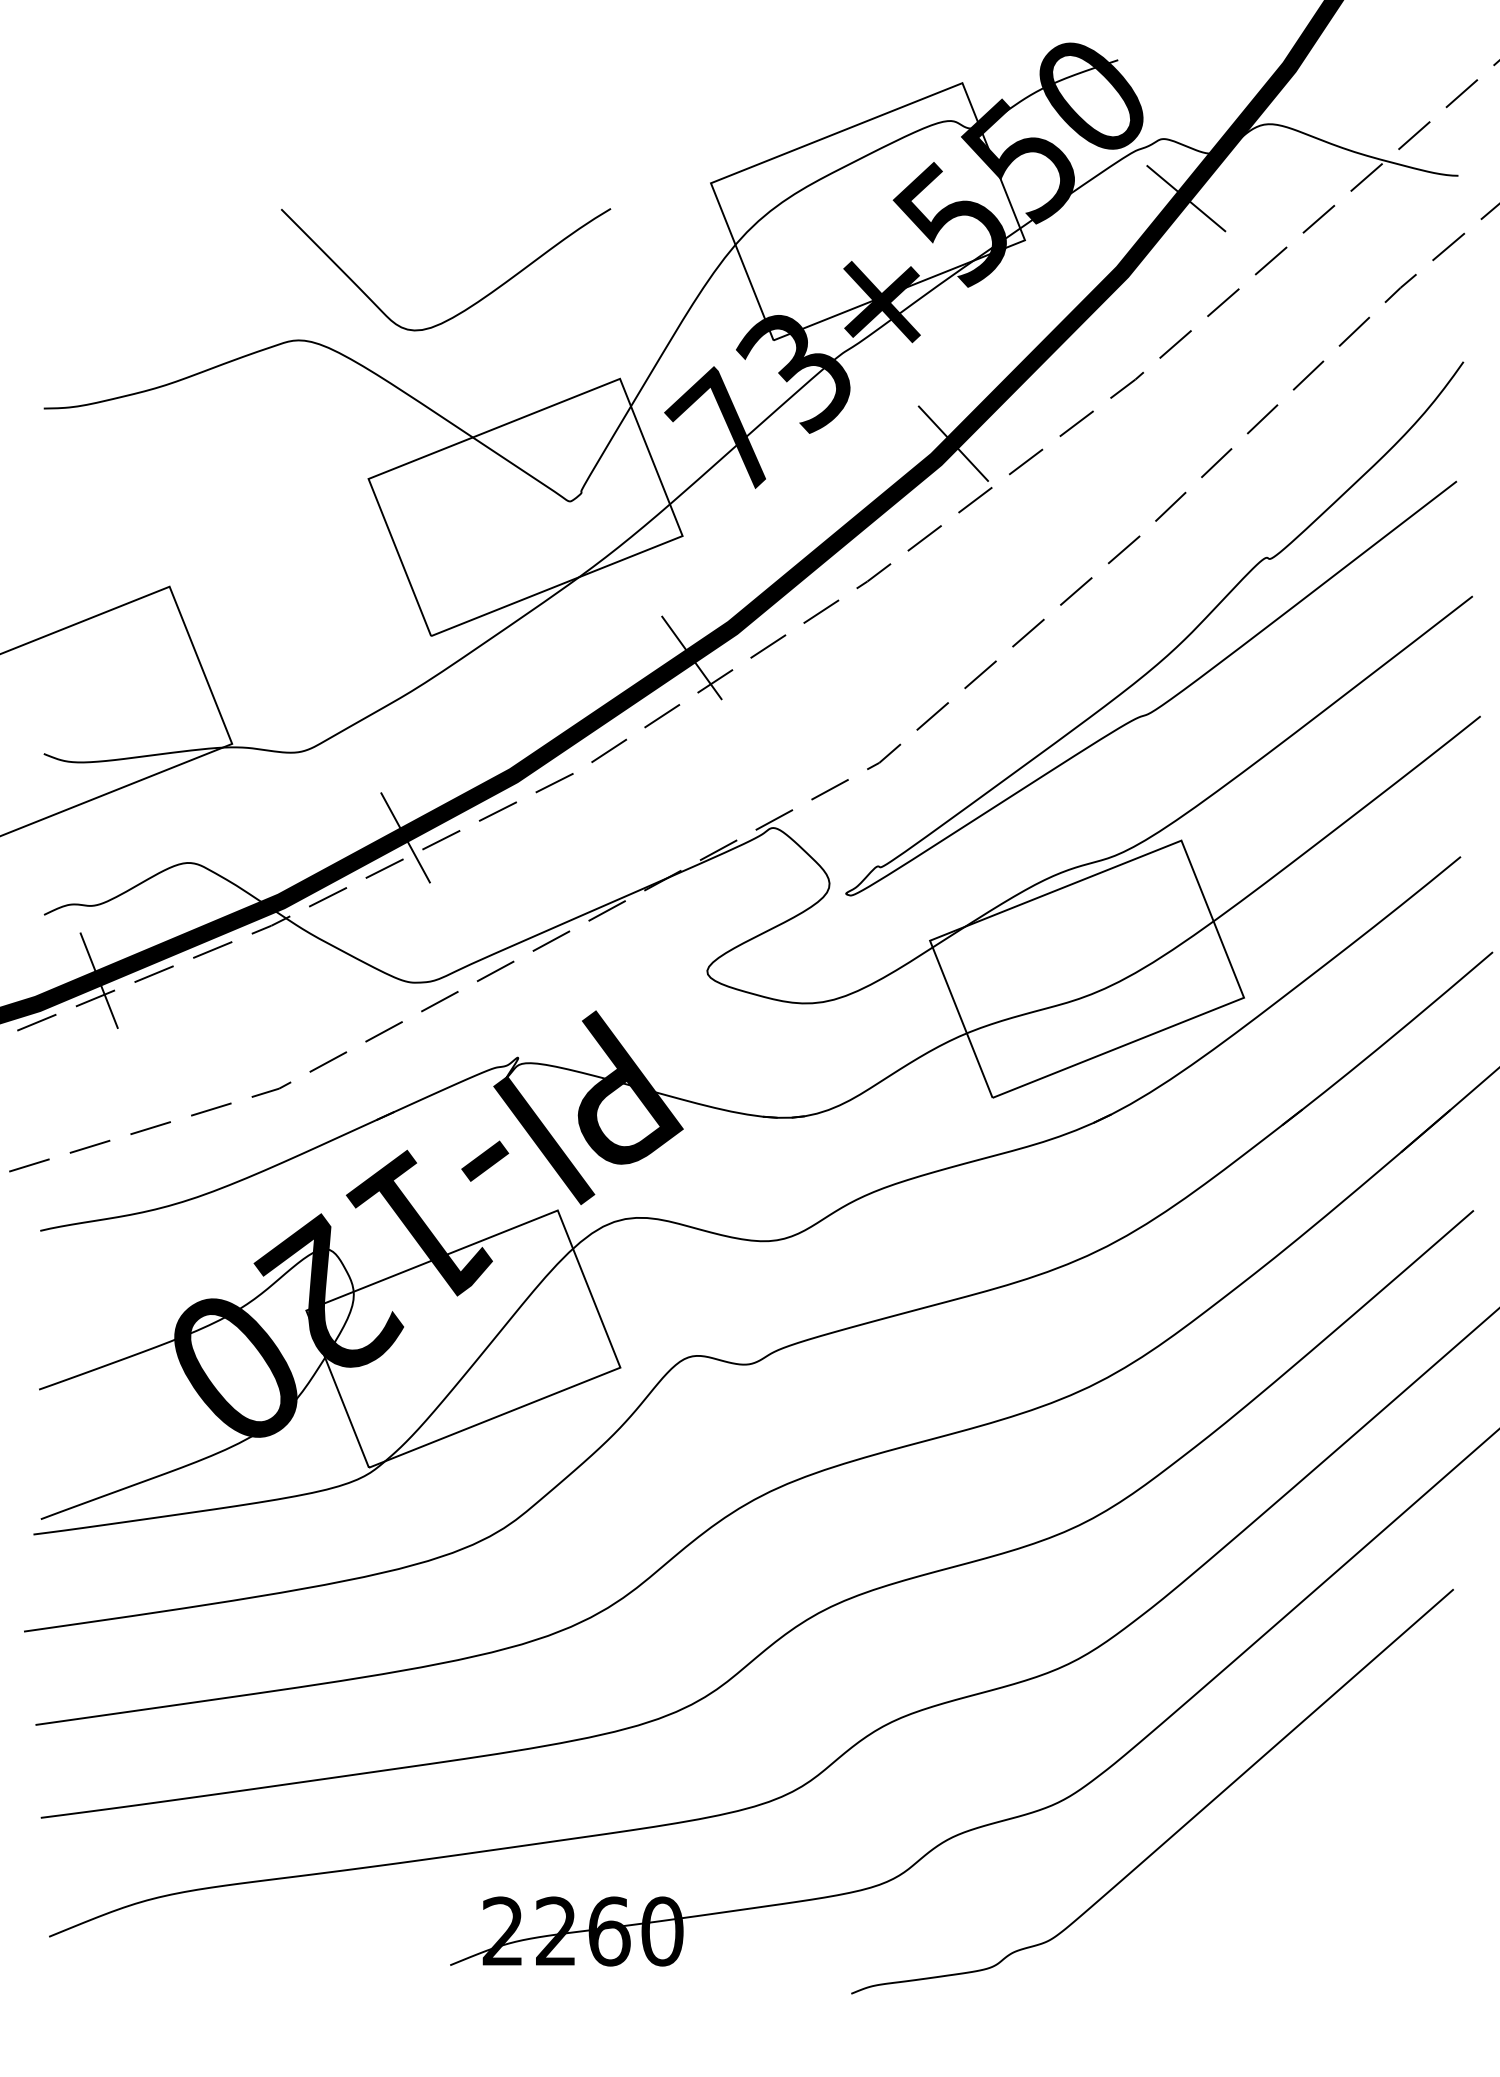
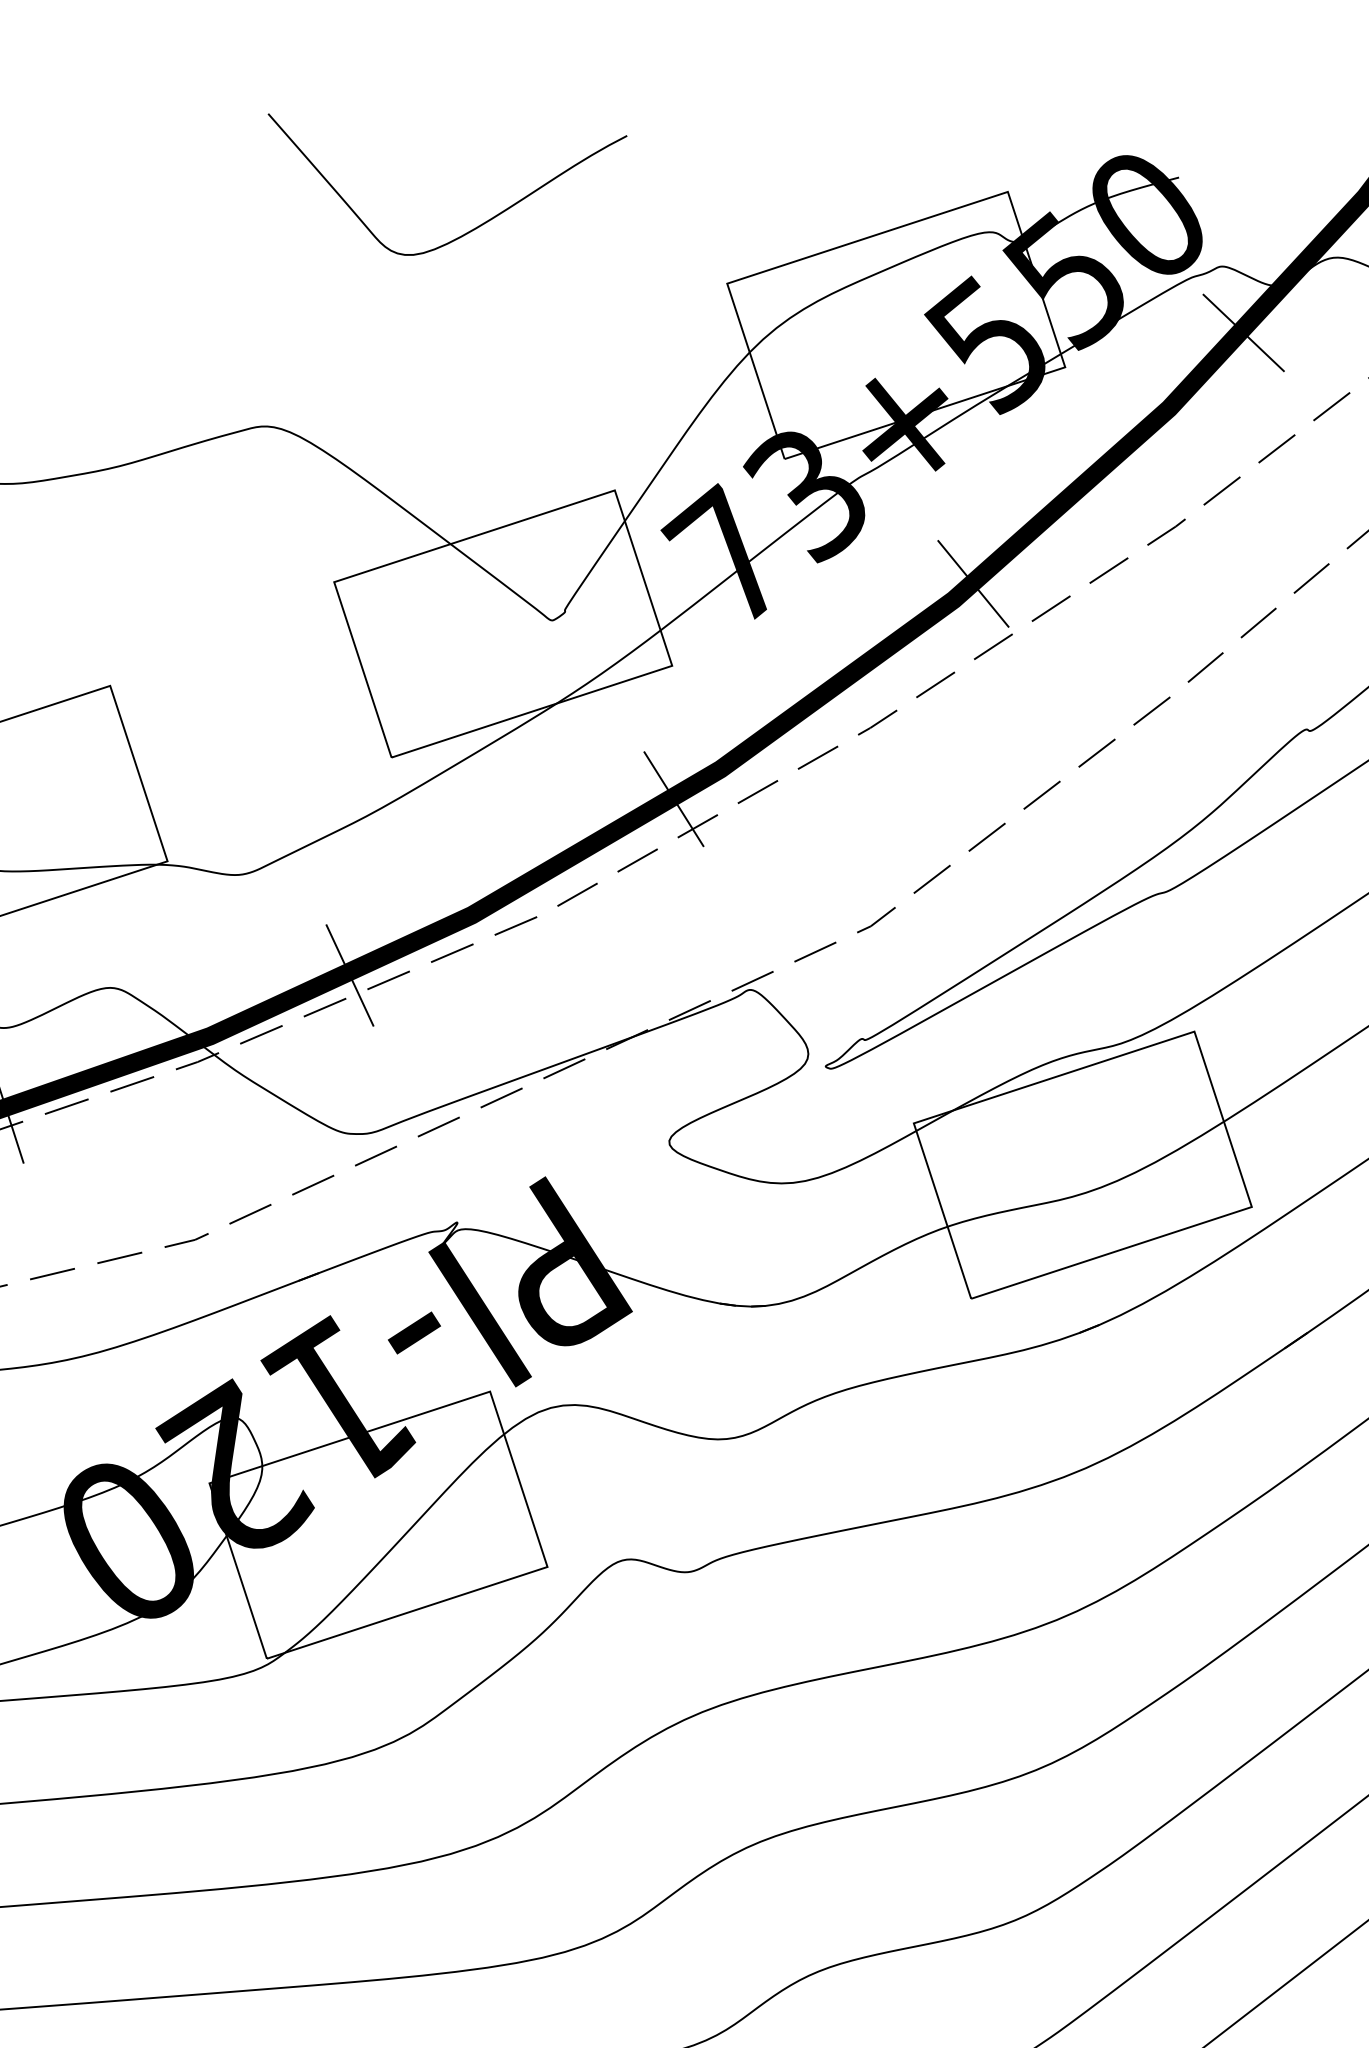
curve: (470, 305) -> (467, 231), moved

